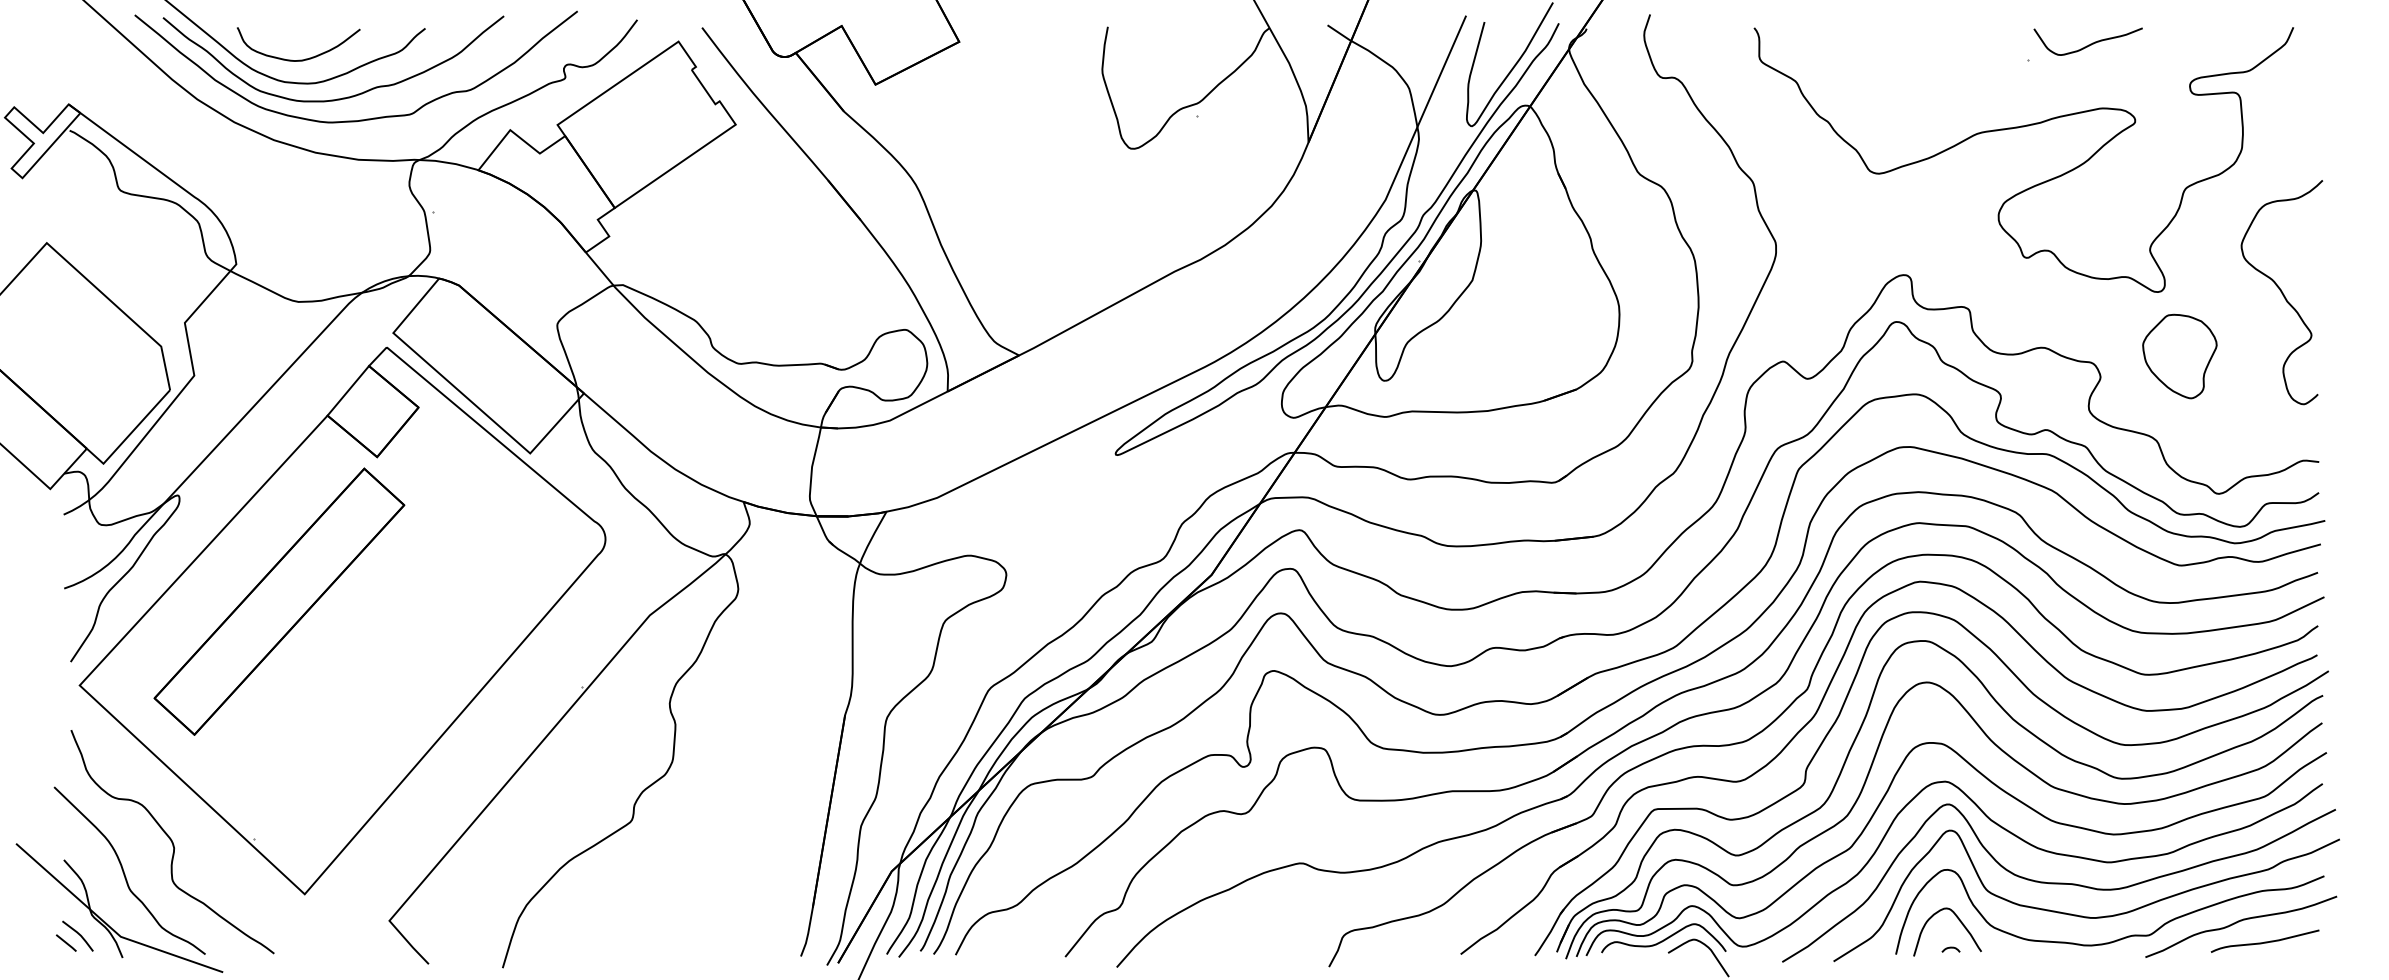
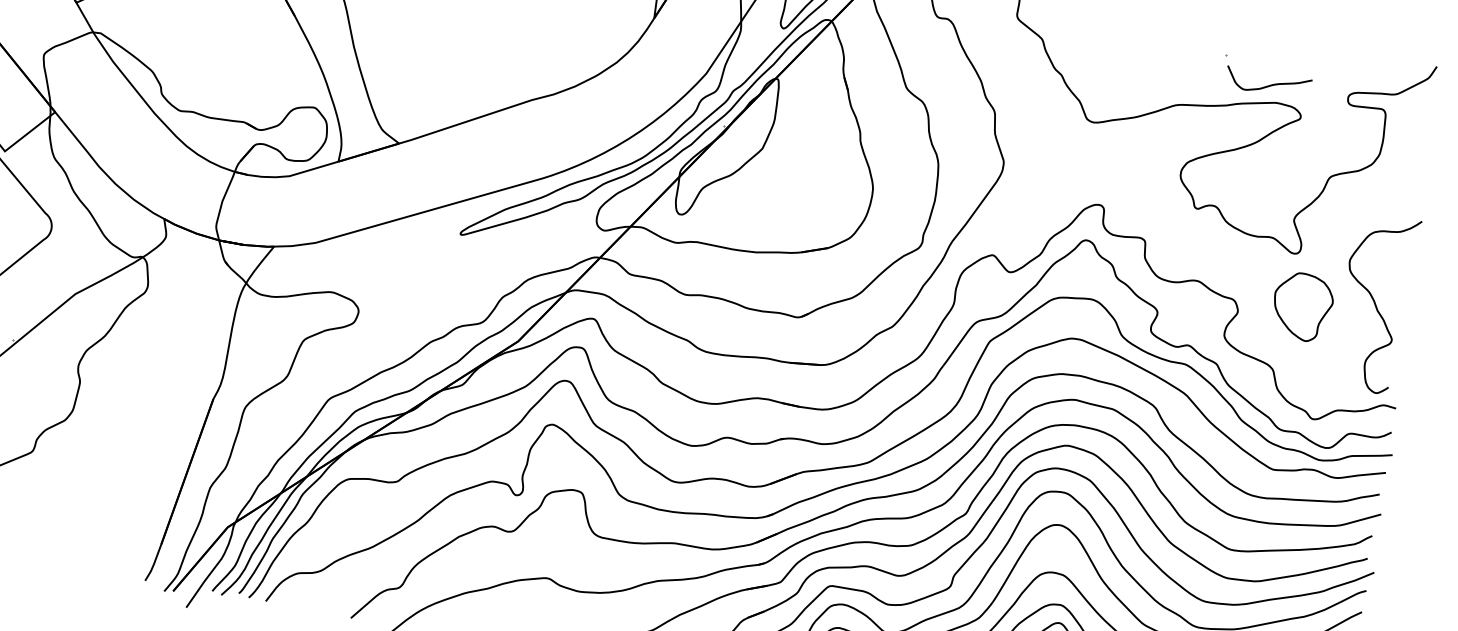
curve: (2088, 44) -> (1268, 85), moved
curve: (2281, 292) -> (1374, 302), moved

